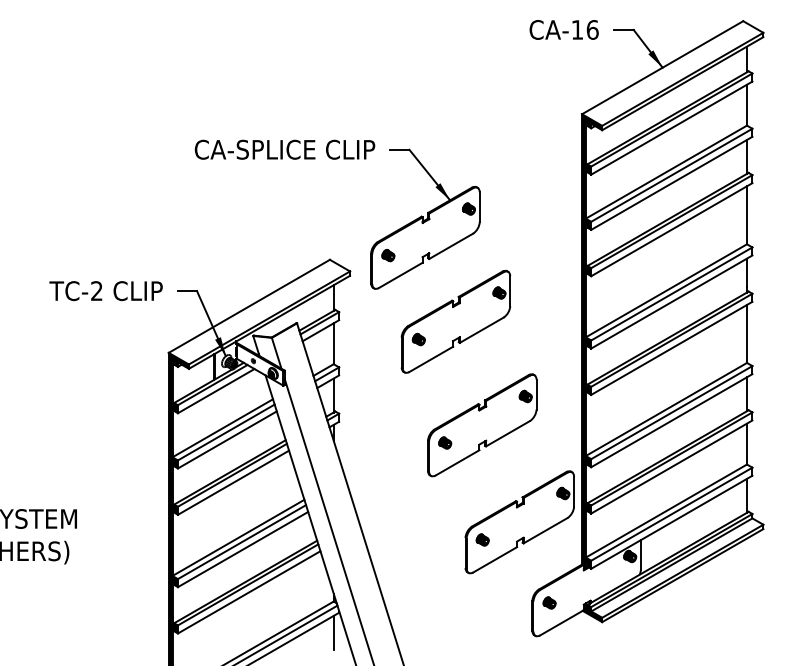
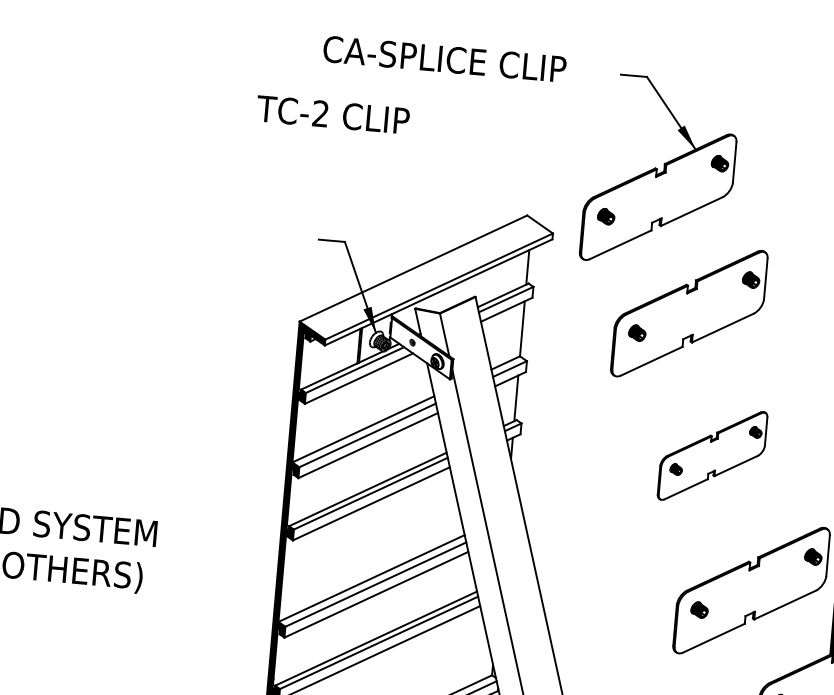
text: (284, 149) -> (444, 58), moved
text: (105, 291) -> (332, 115), moved
part: (482, 425) -> (712, 456), size x0.7

